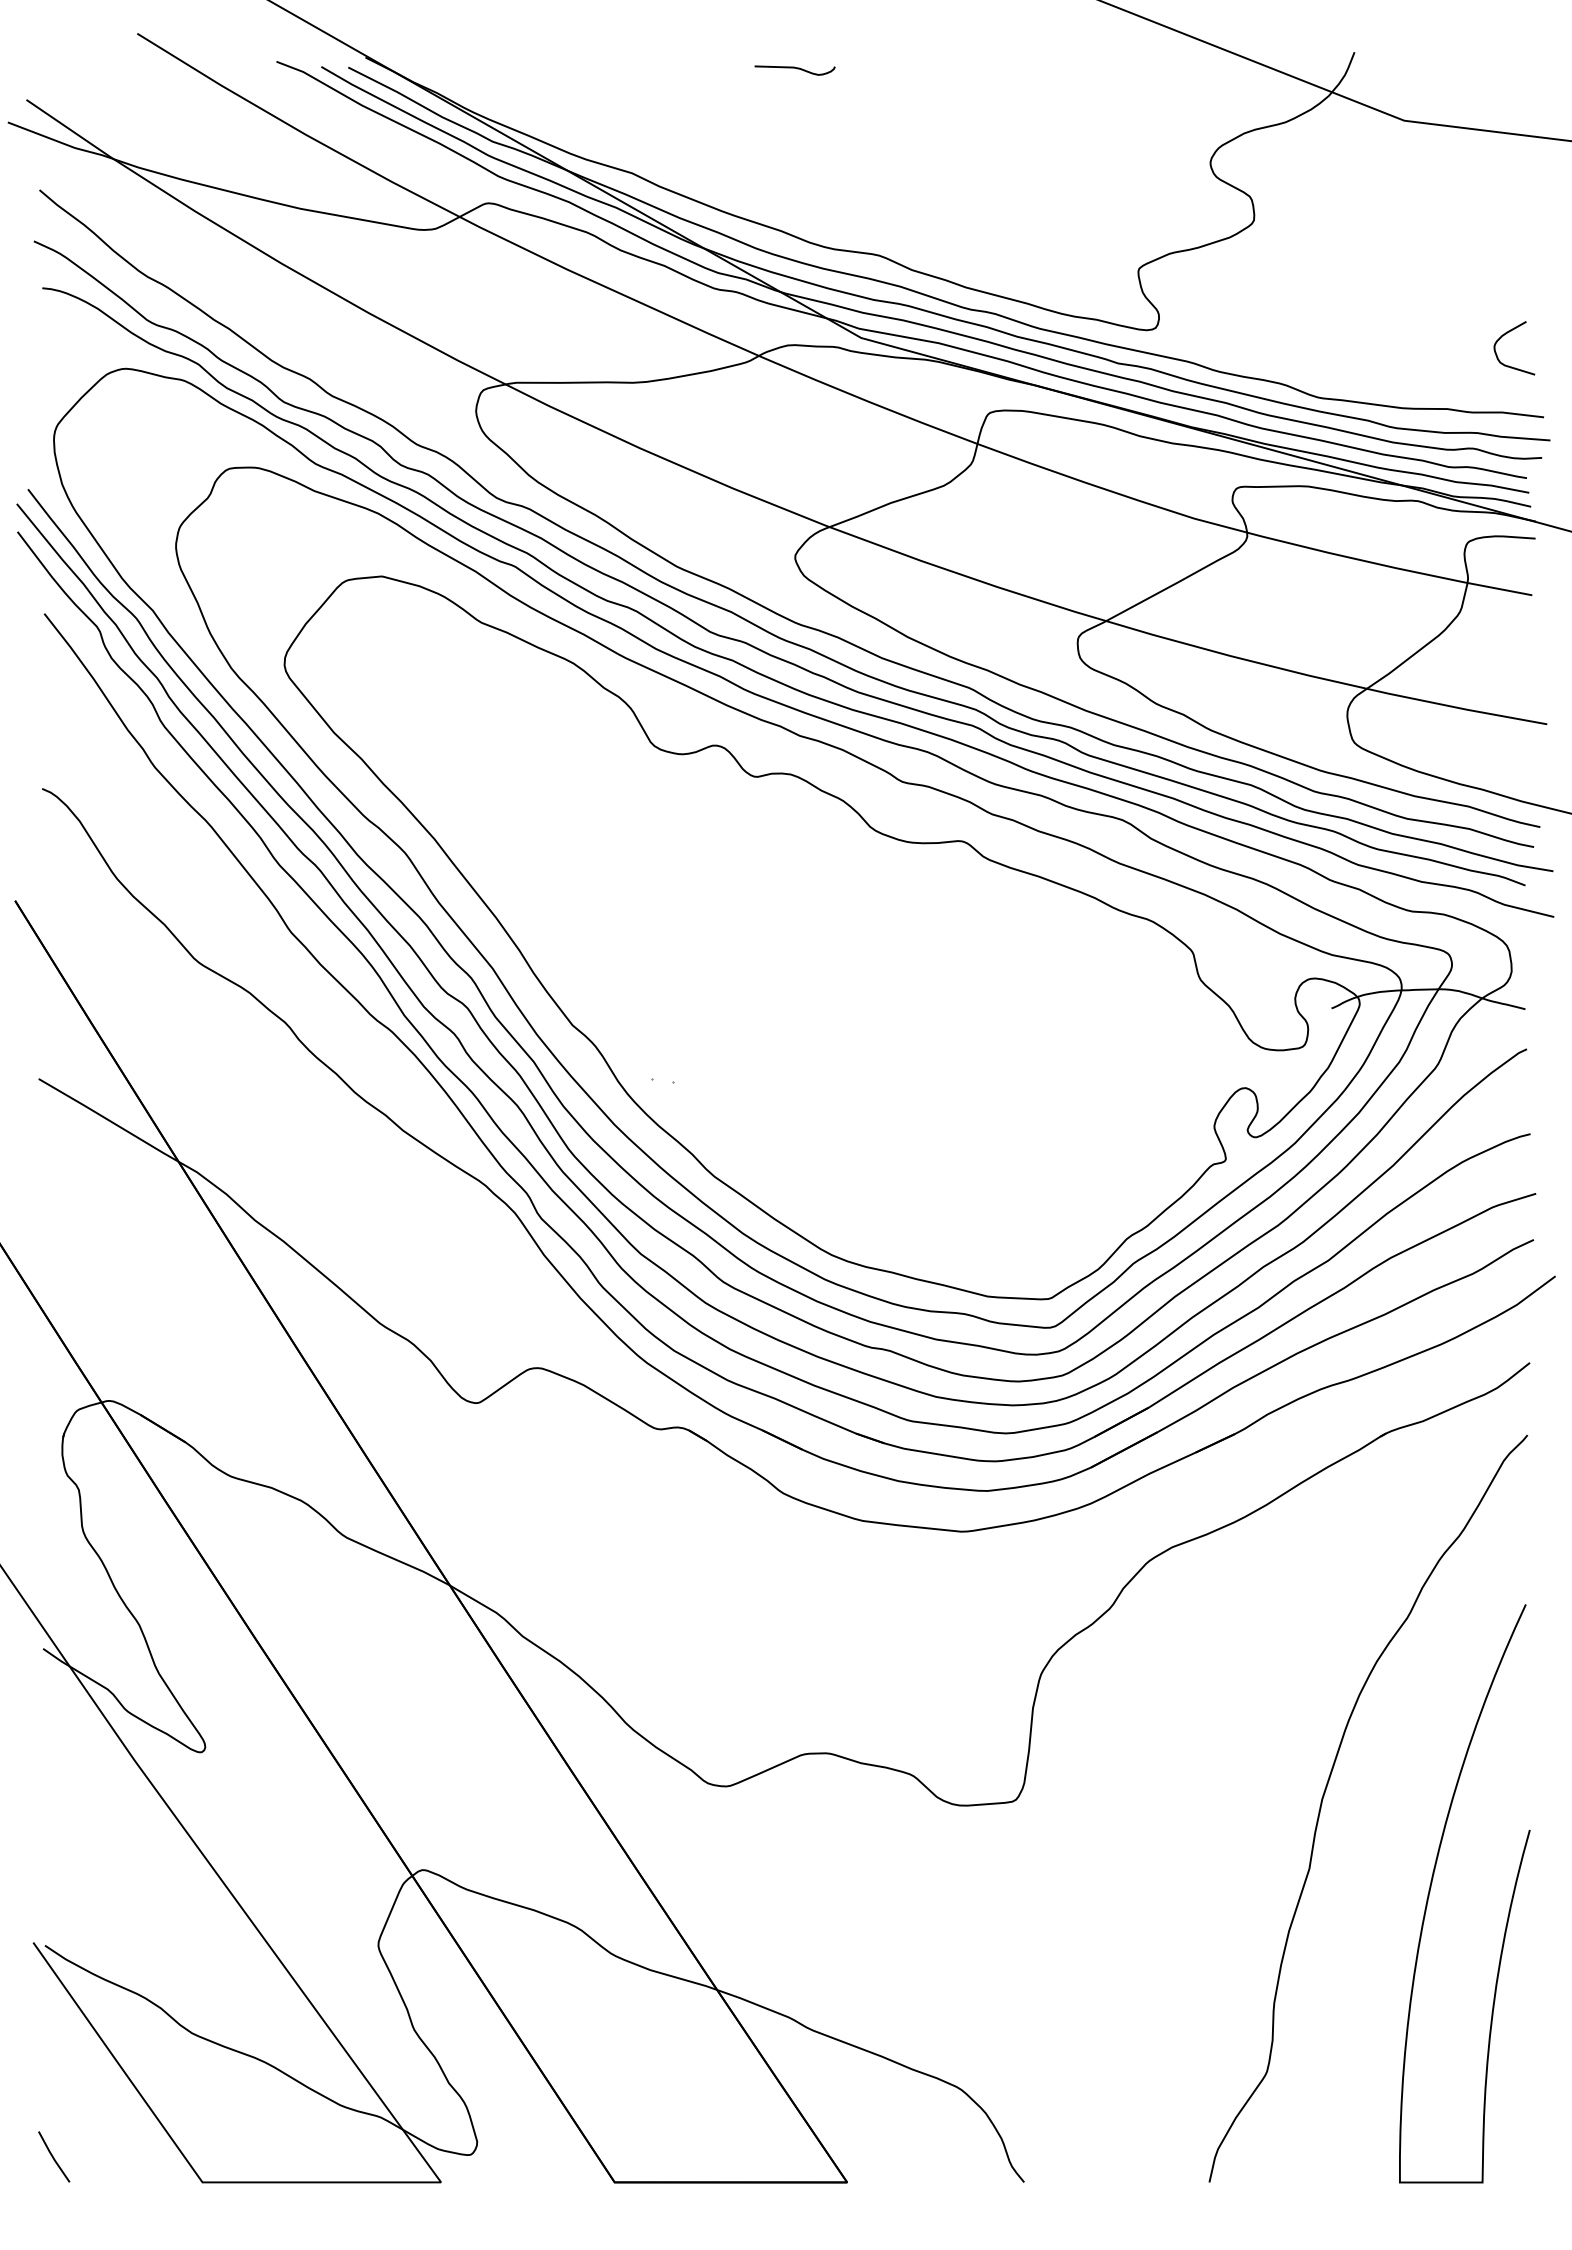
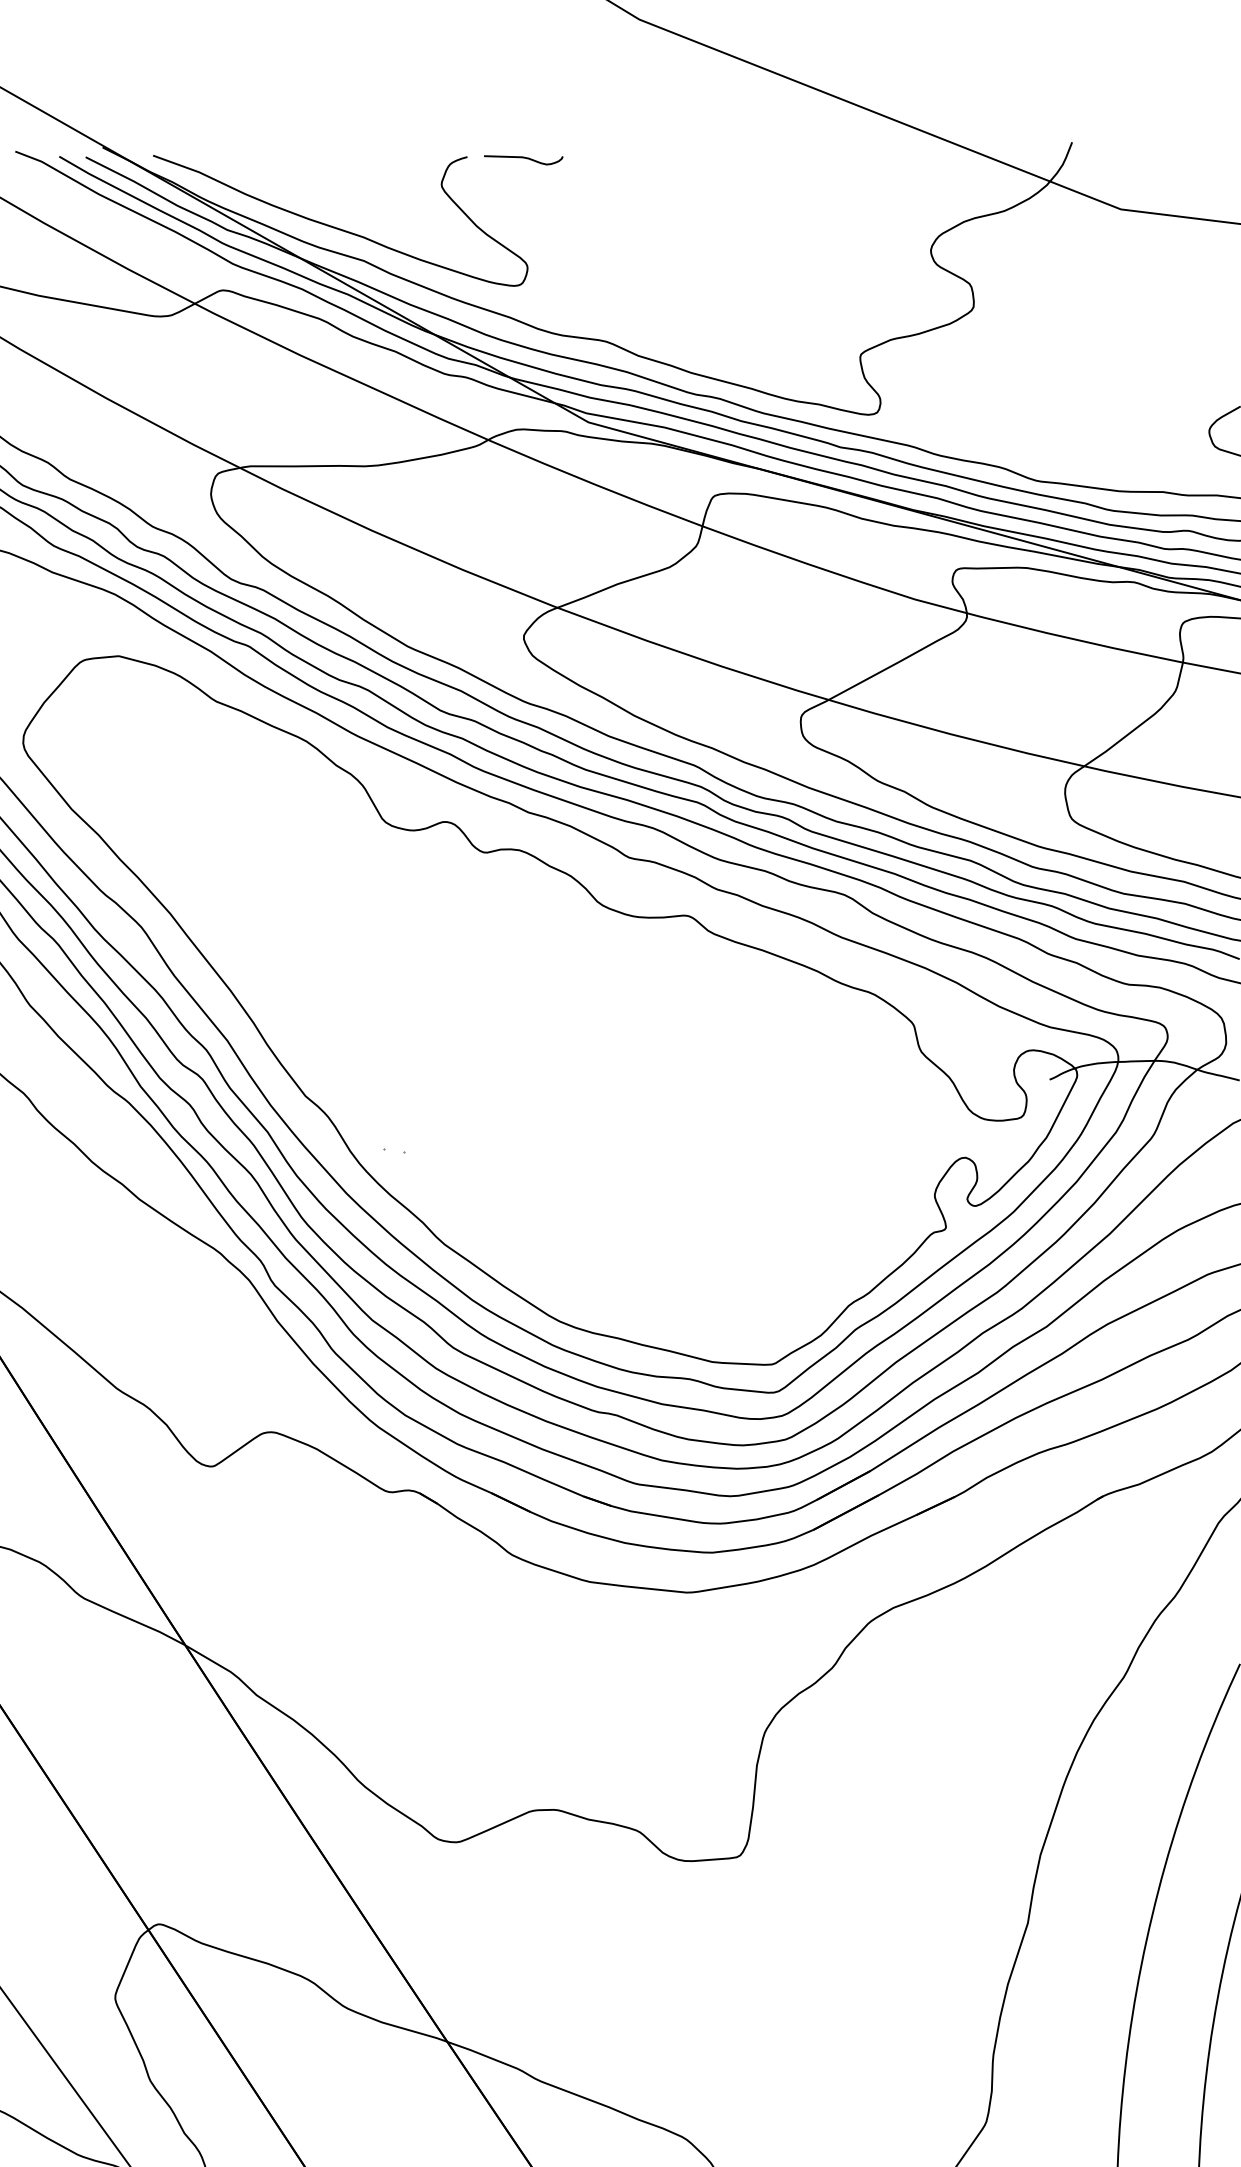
curve: (606, 139) -> (338, 227), added

